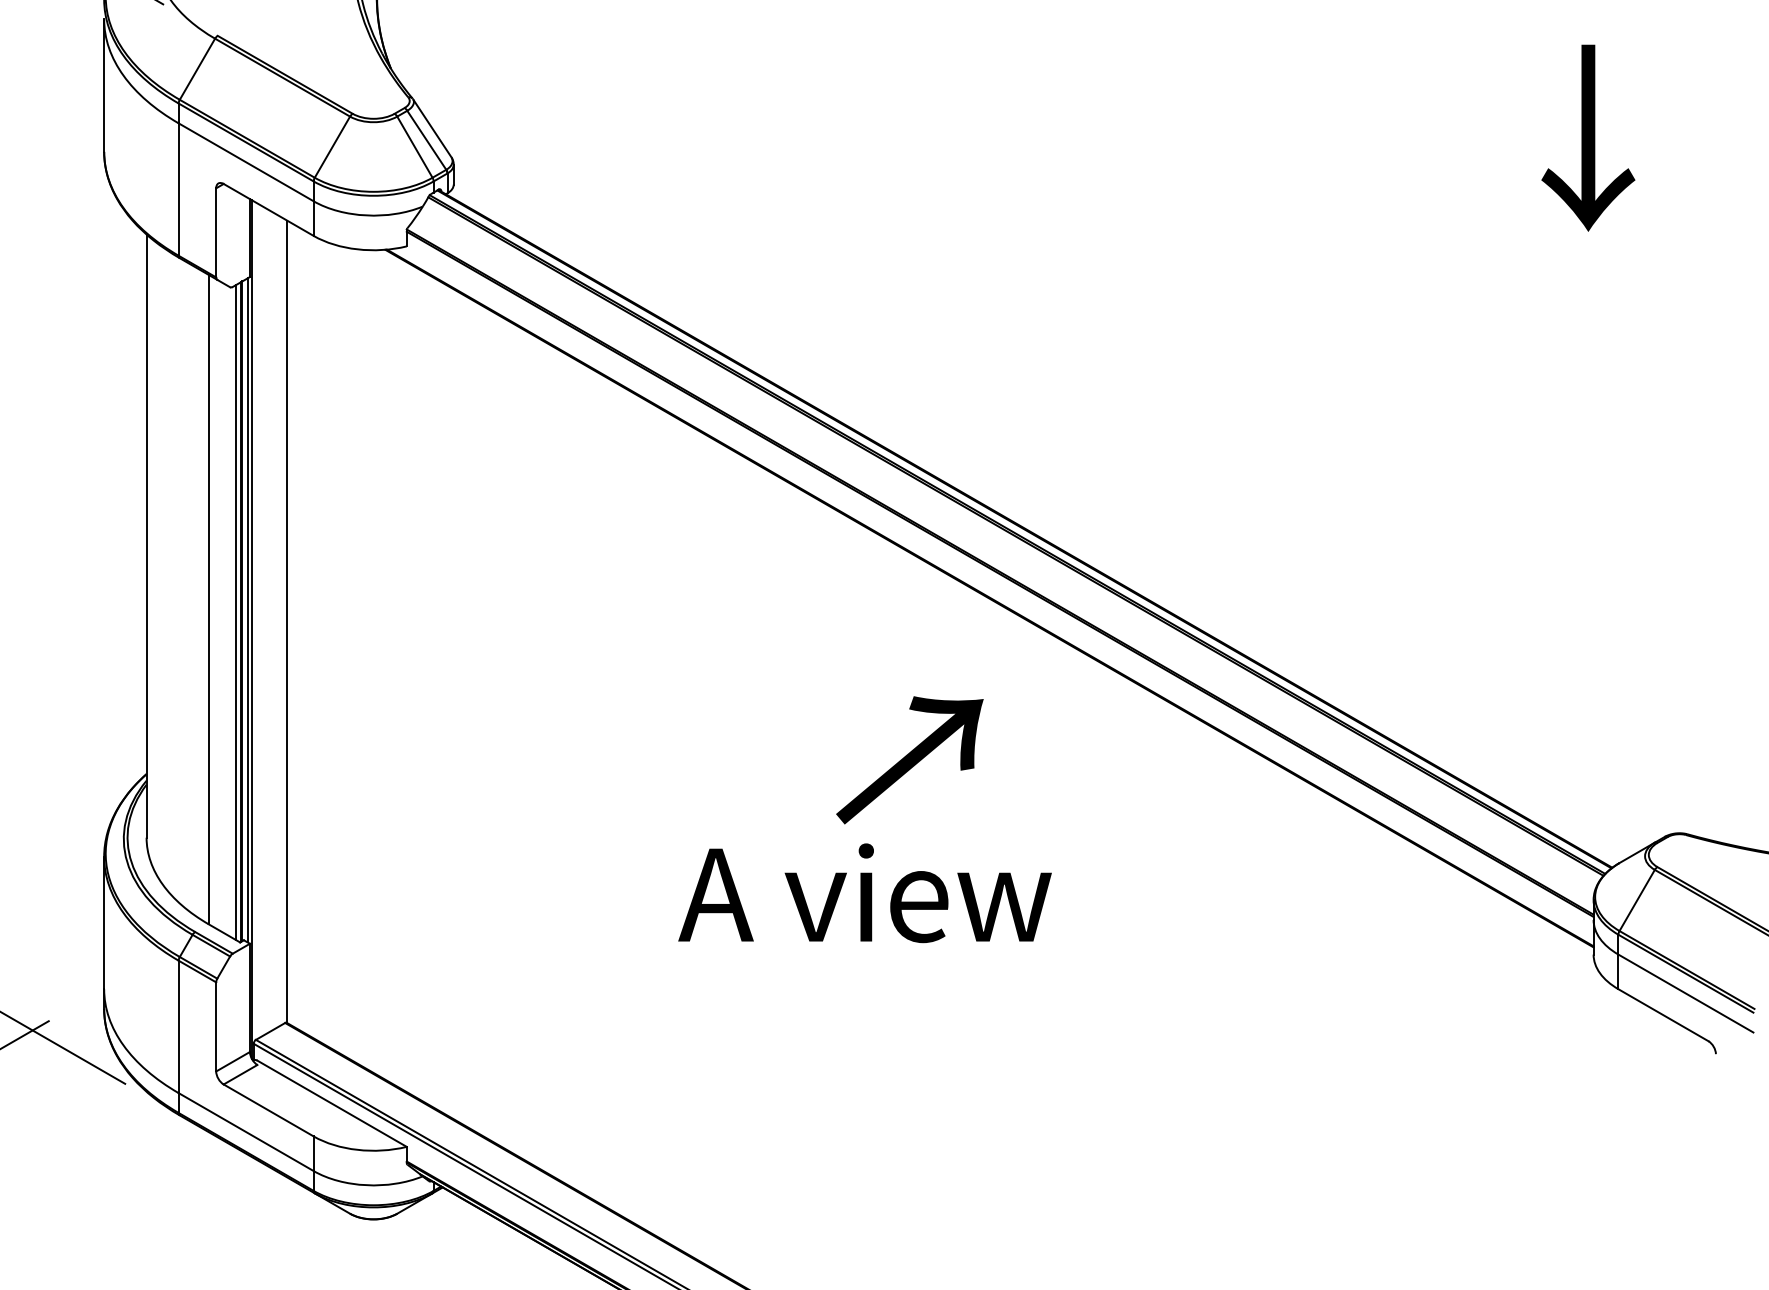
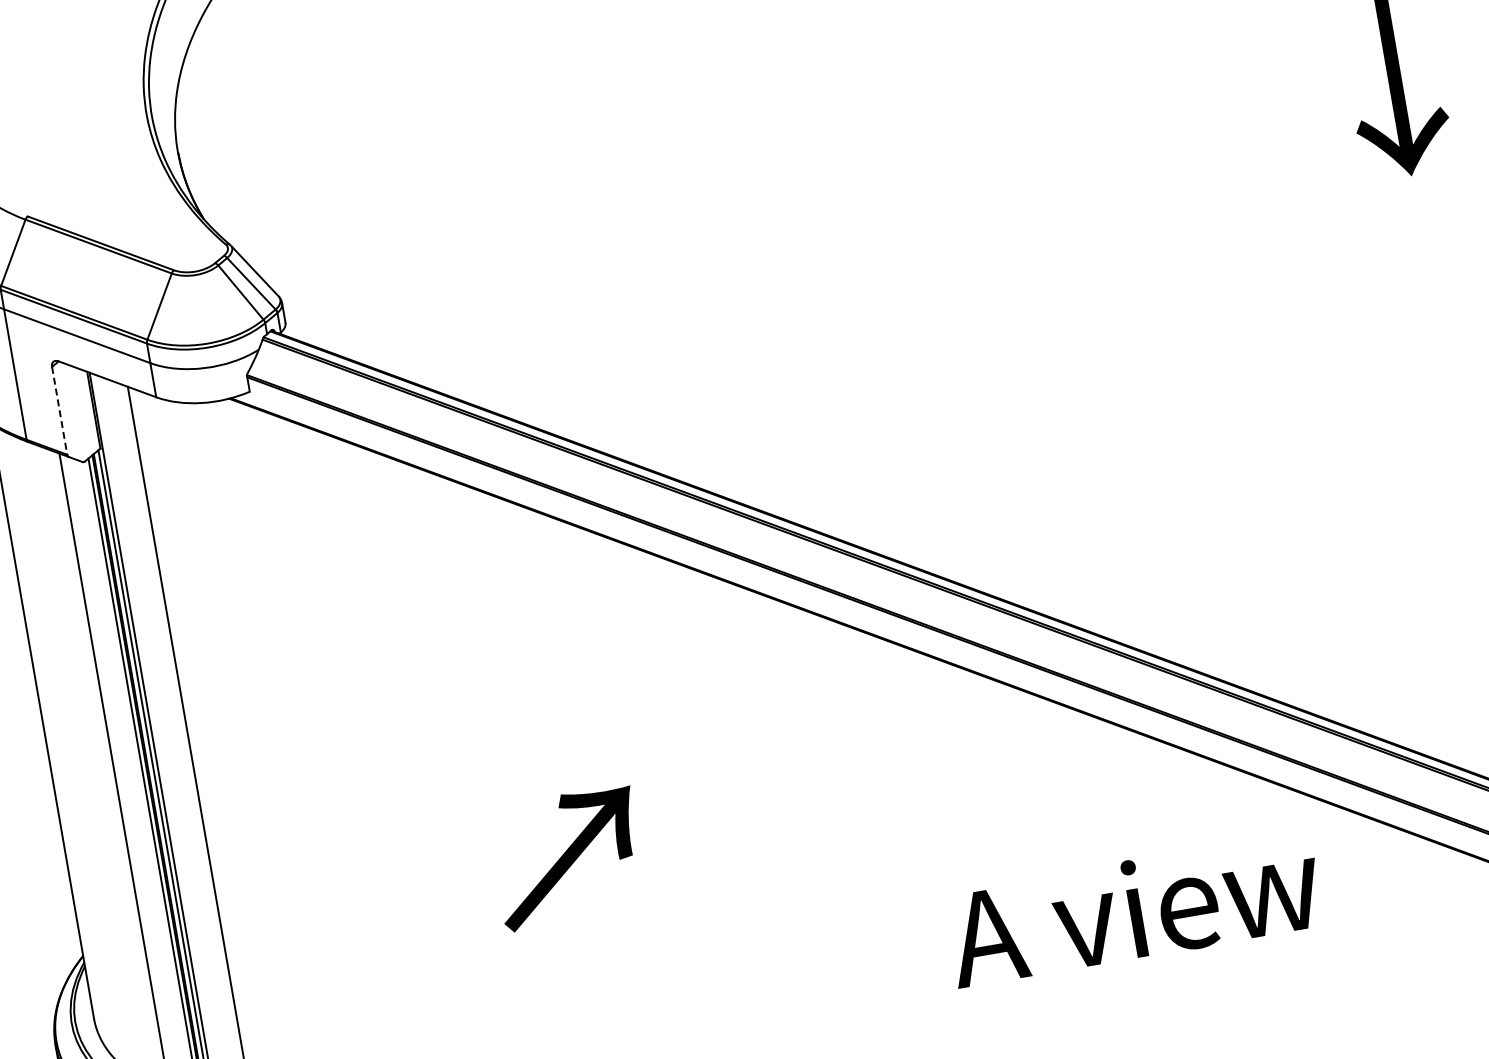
line: (216, 232) -> (59, 410), solid -> dashed
text: (909, 760) -> (567, 858), moved
text: (864, 893) -> (1133, 909), moved

